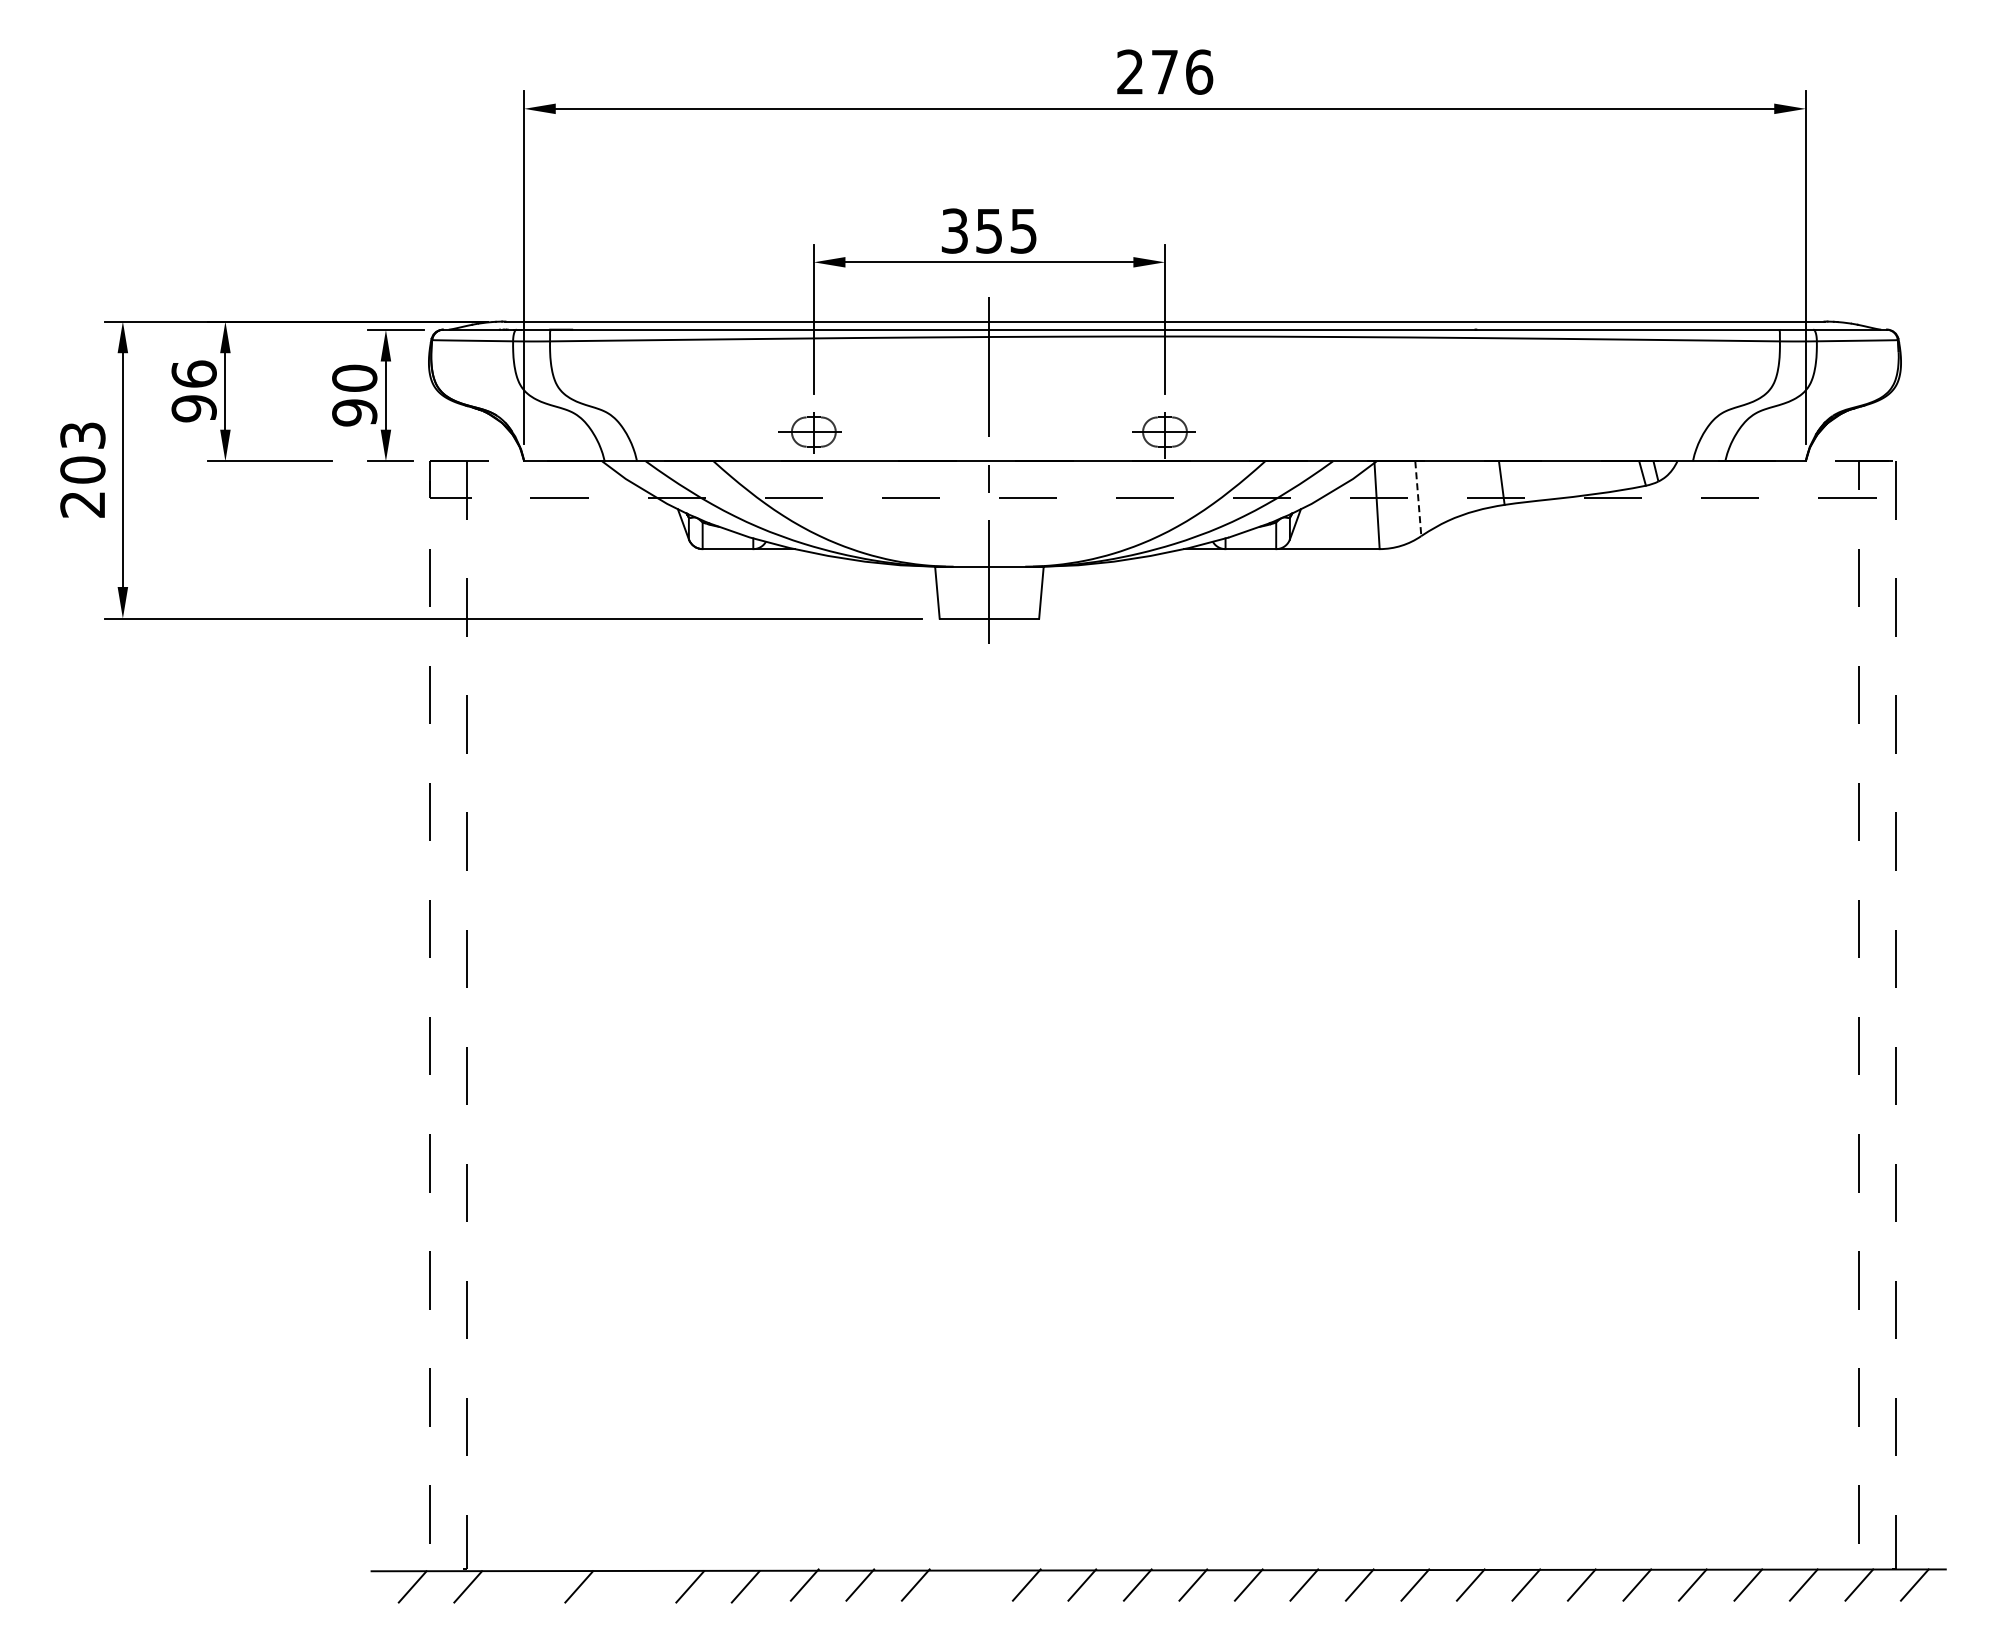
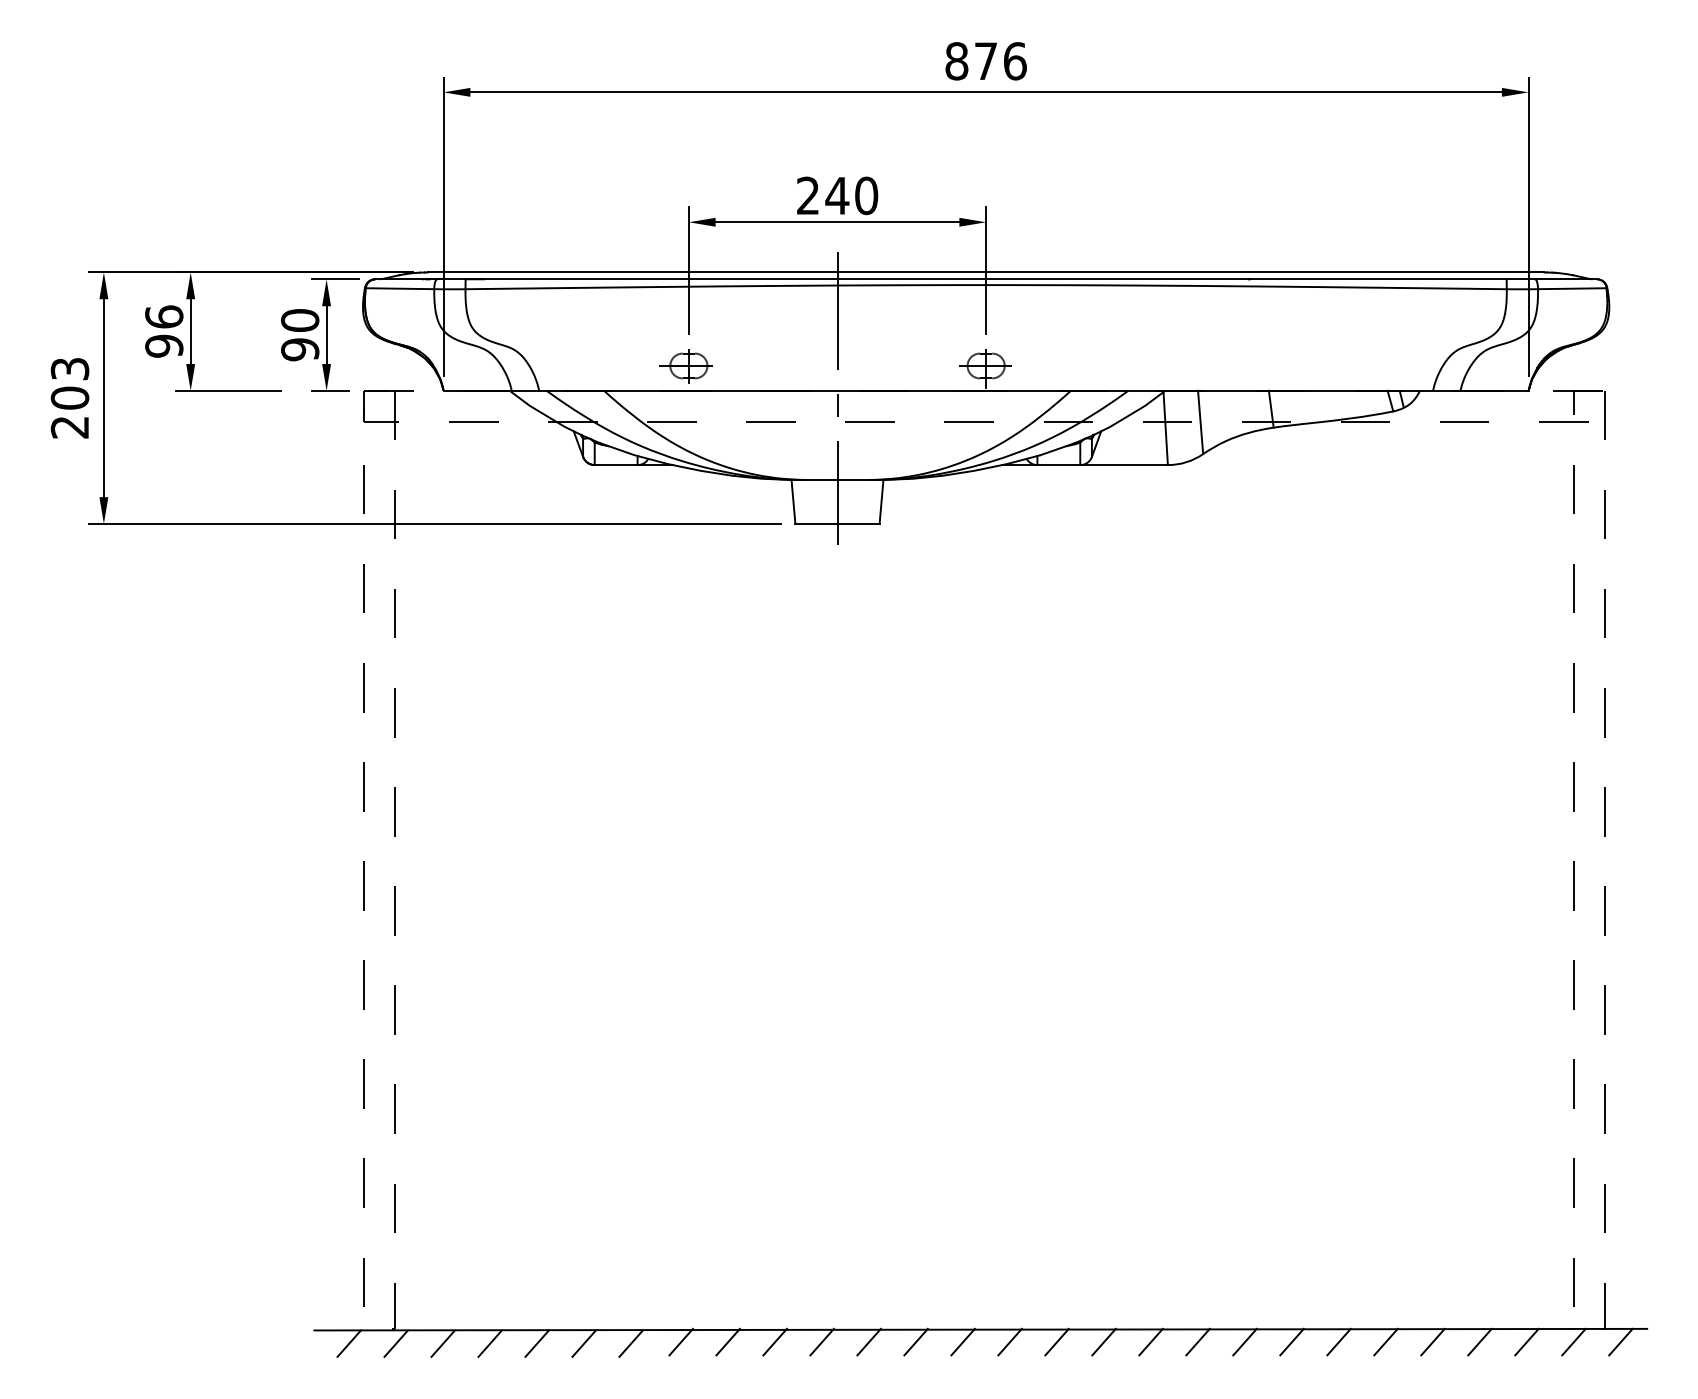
text: (1130, 71) -> (956, 60), 276 -> 876
text: (989, 230) -> (837, 195), 355 -> 240
line: (1418, 498) -> (1200, 422), dashed -> solid
line: (971, 1584) -> (822, 1341), added
line: (523, 1586) -> (443, 1343), added
line: (634, 1586) -> (537, 1343), added

